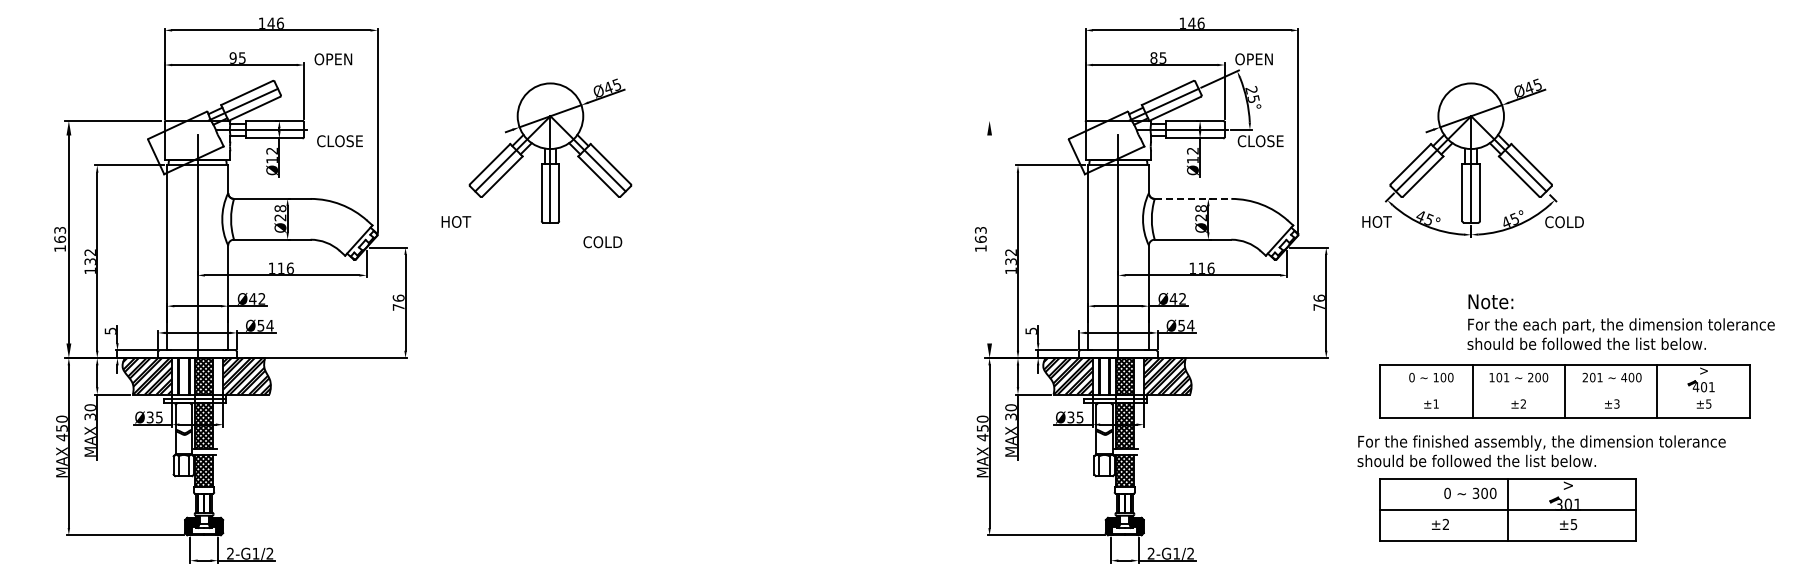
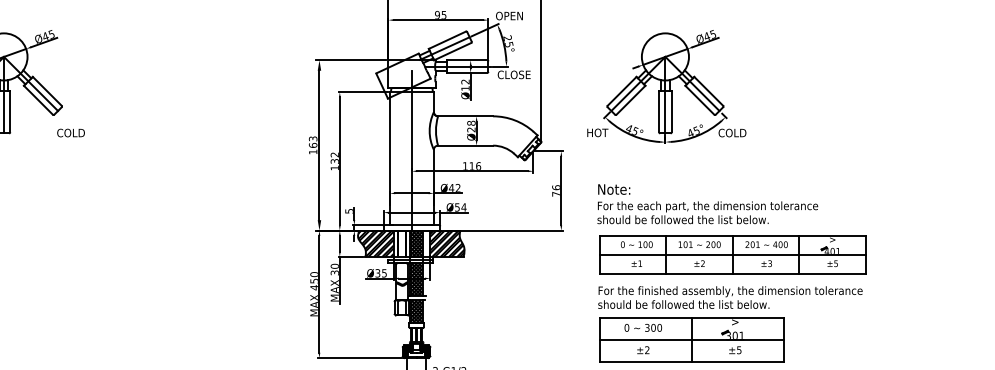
text: (1153, 57) -> (437, 14), 85 -> 95
line: (1033, 120) -> (350, 59), added
line: (1193, 198) -> (465, 116), dashed -> solid
line: (989, 239) -> (319, 145), added
text: (602, 242) -> (70, 133), moved
text: (1620, 321) -> (707, 203), moved
line: (1564, 391) -> (732, 254), added
text: (1541, 451) -> (730, 297), moved
text: (1470, 492) -> (643, 327), moved

